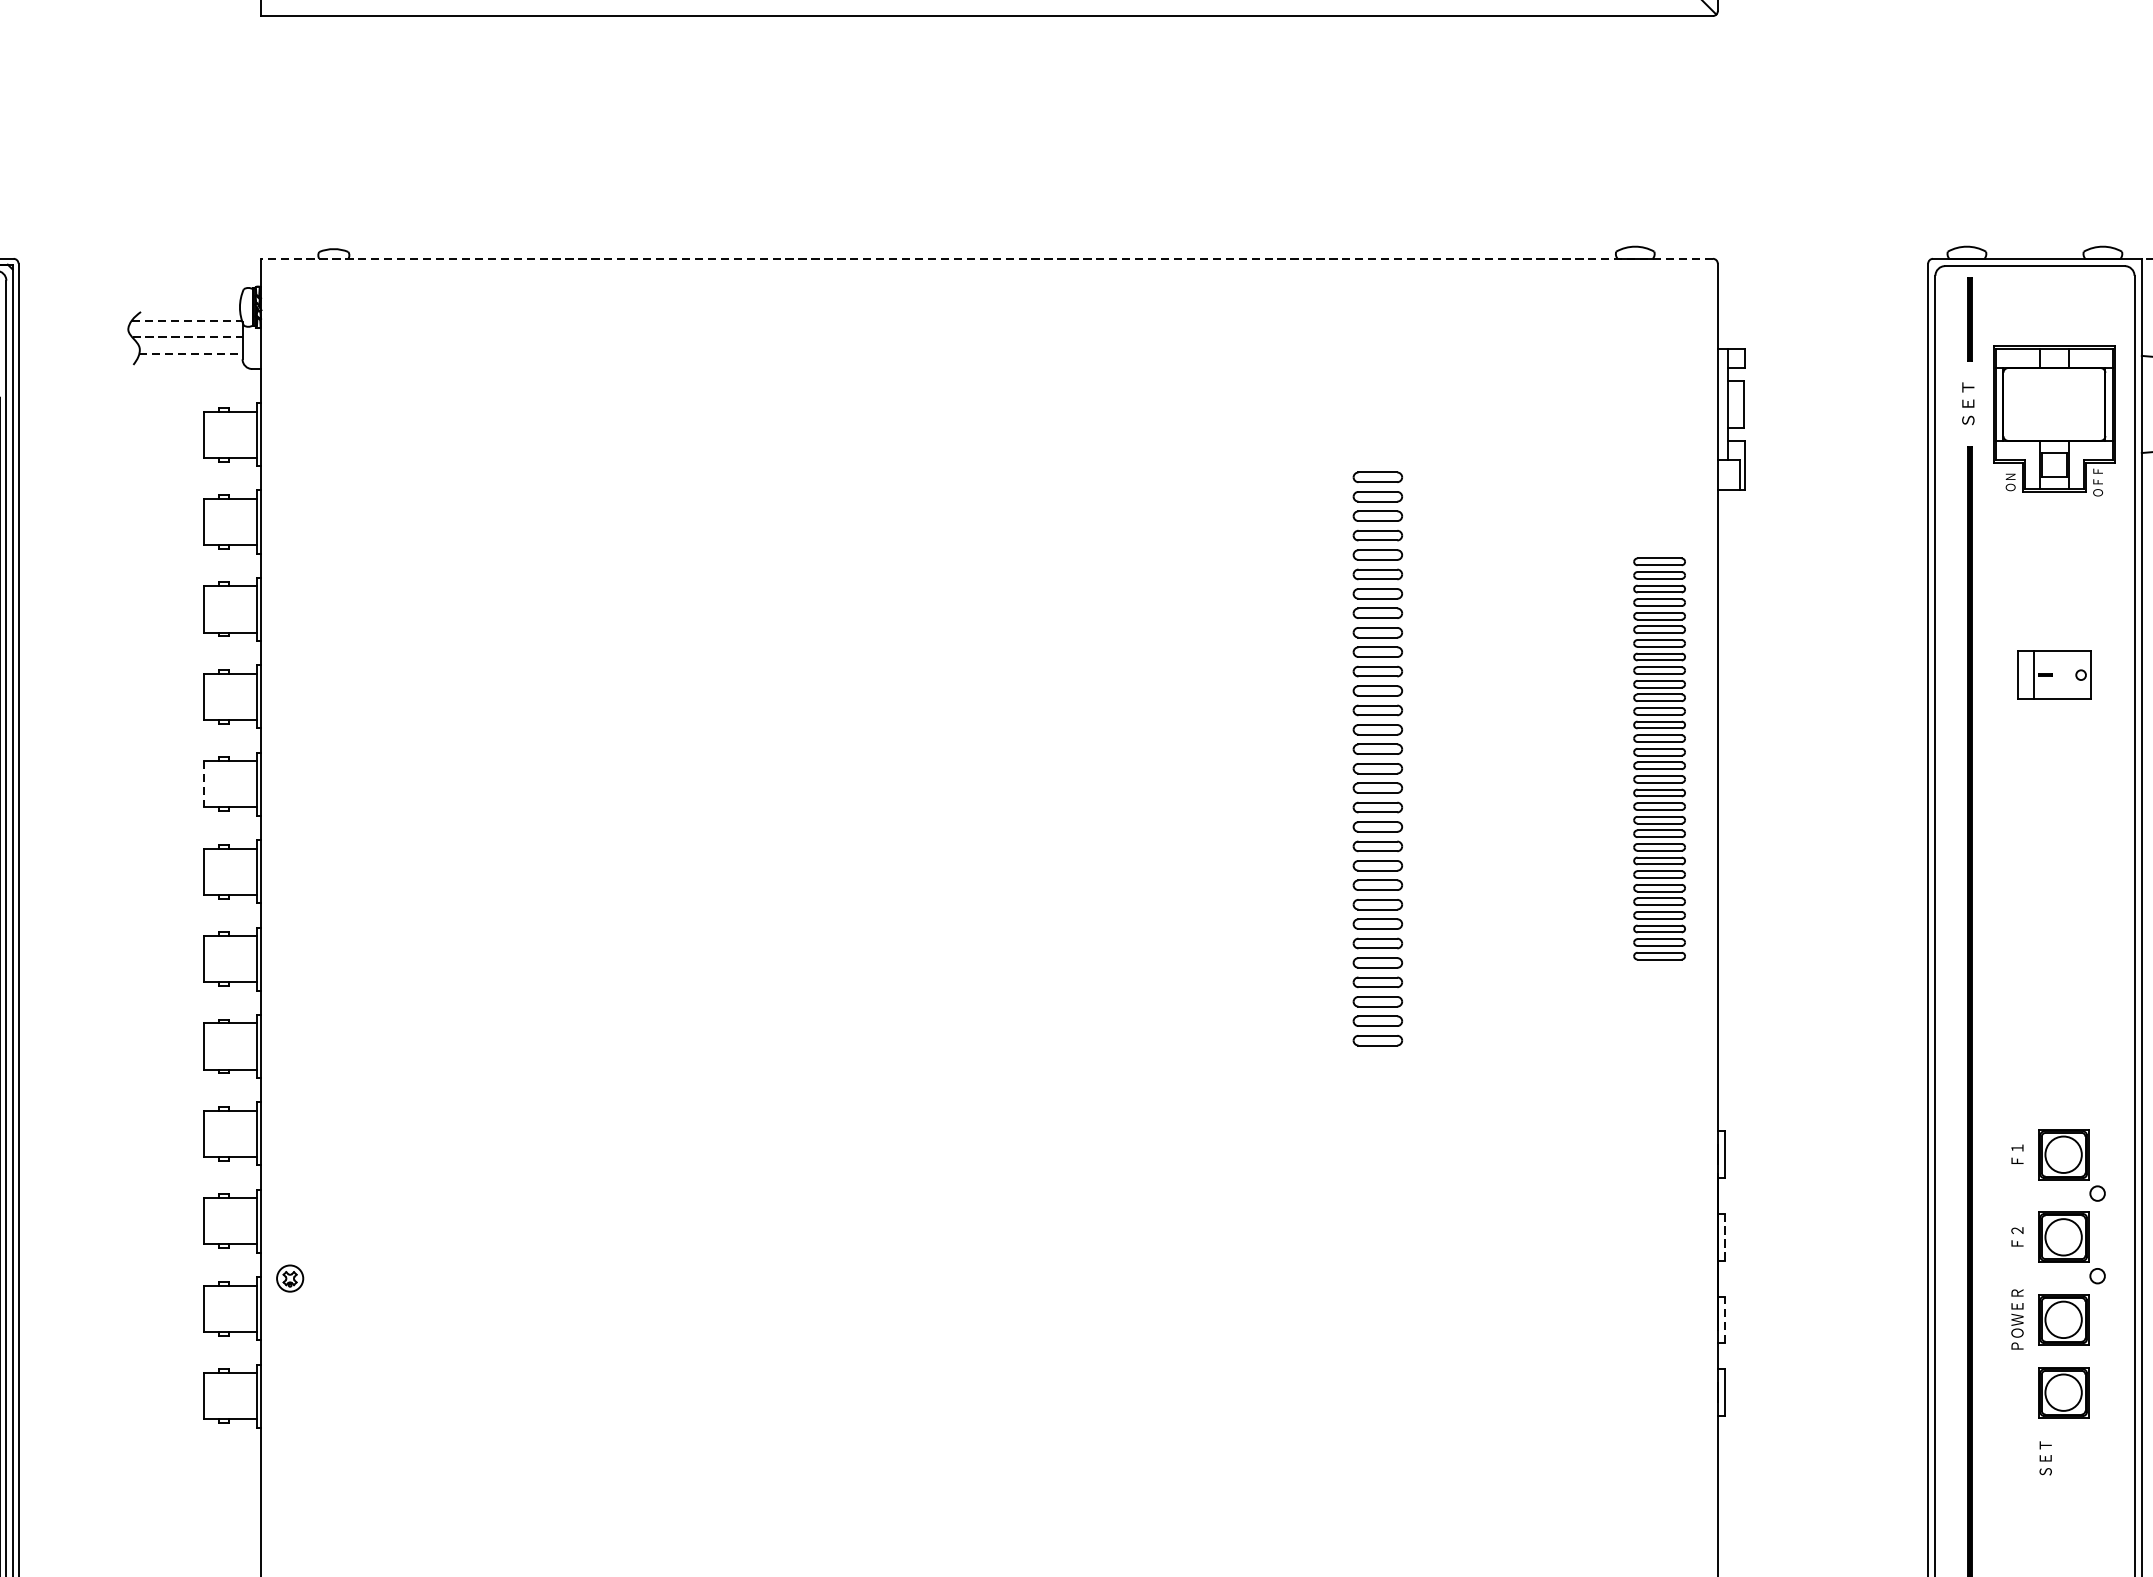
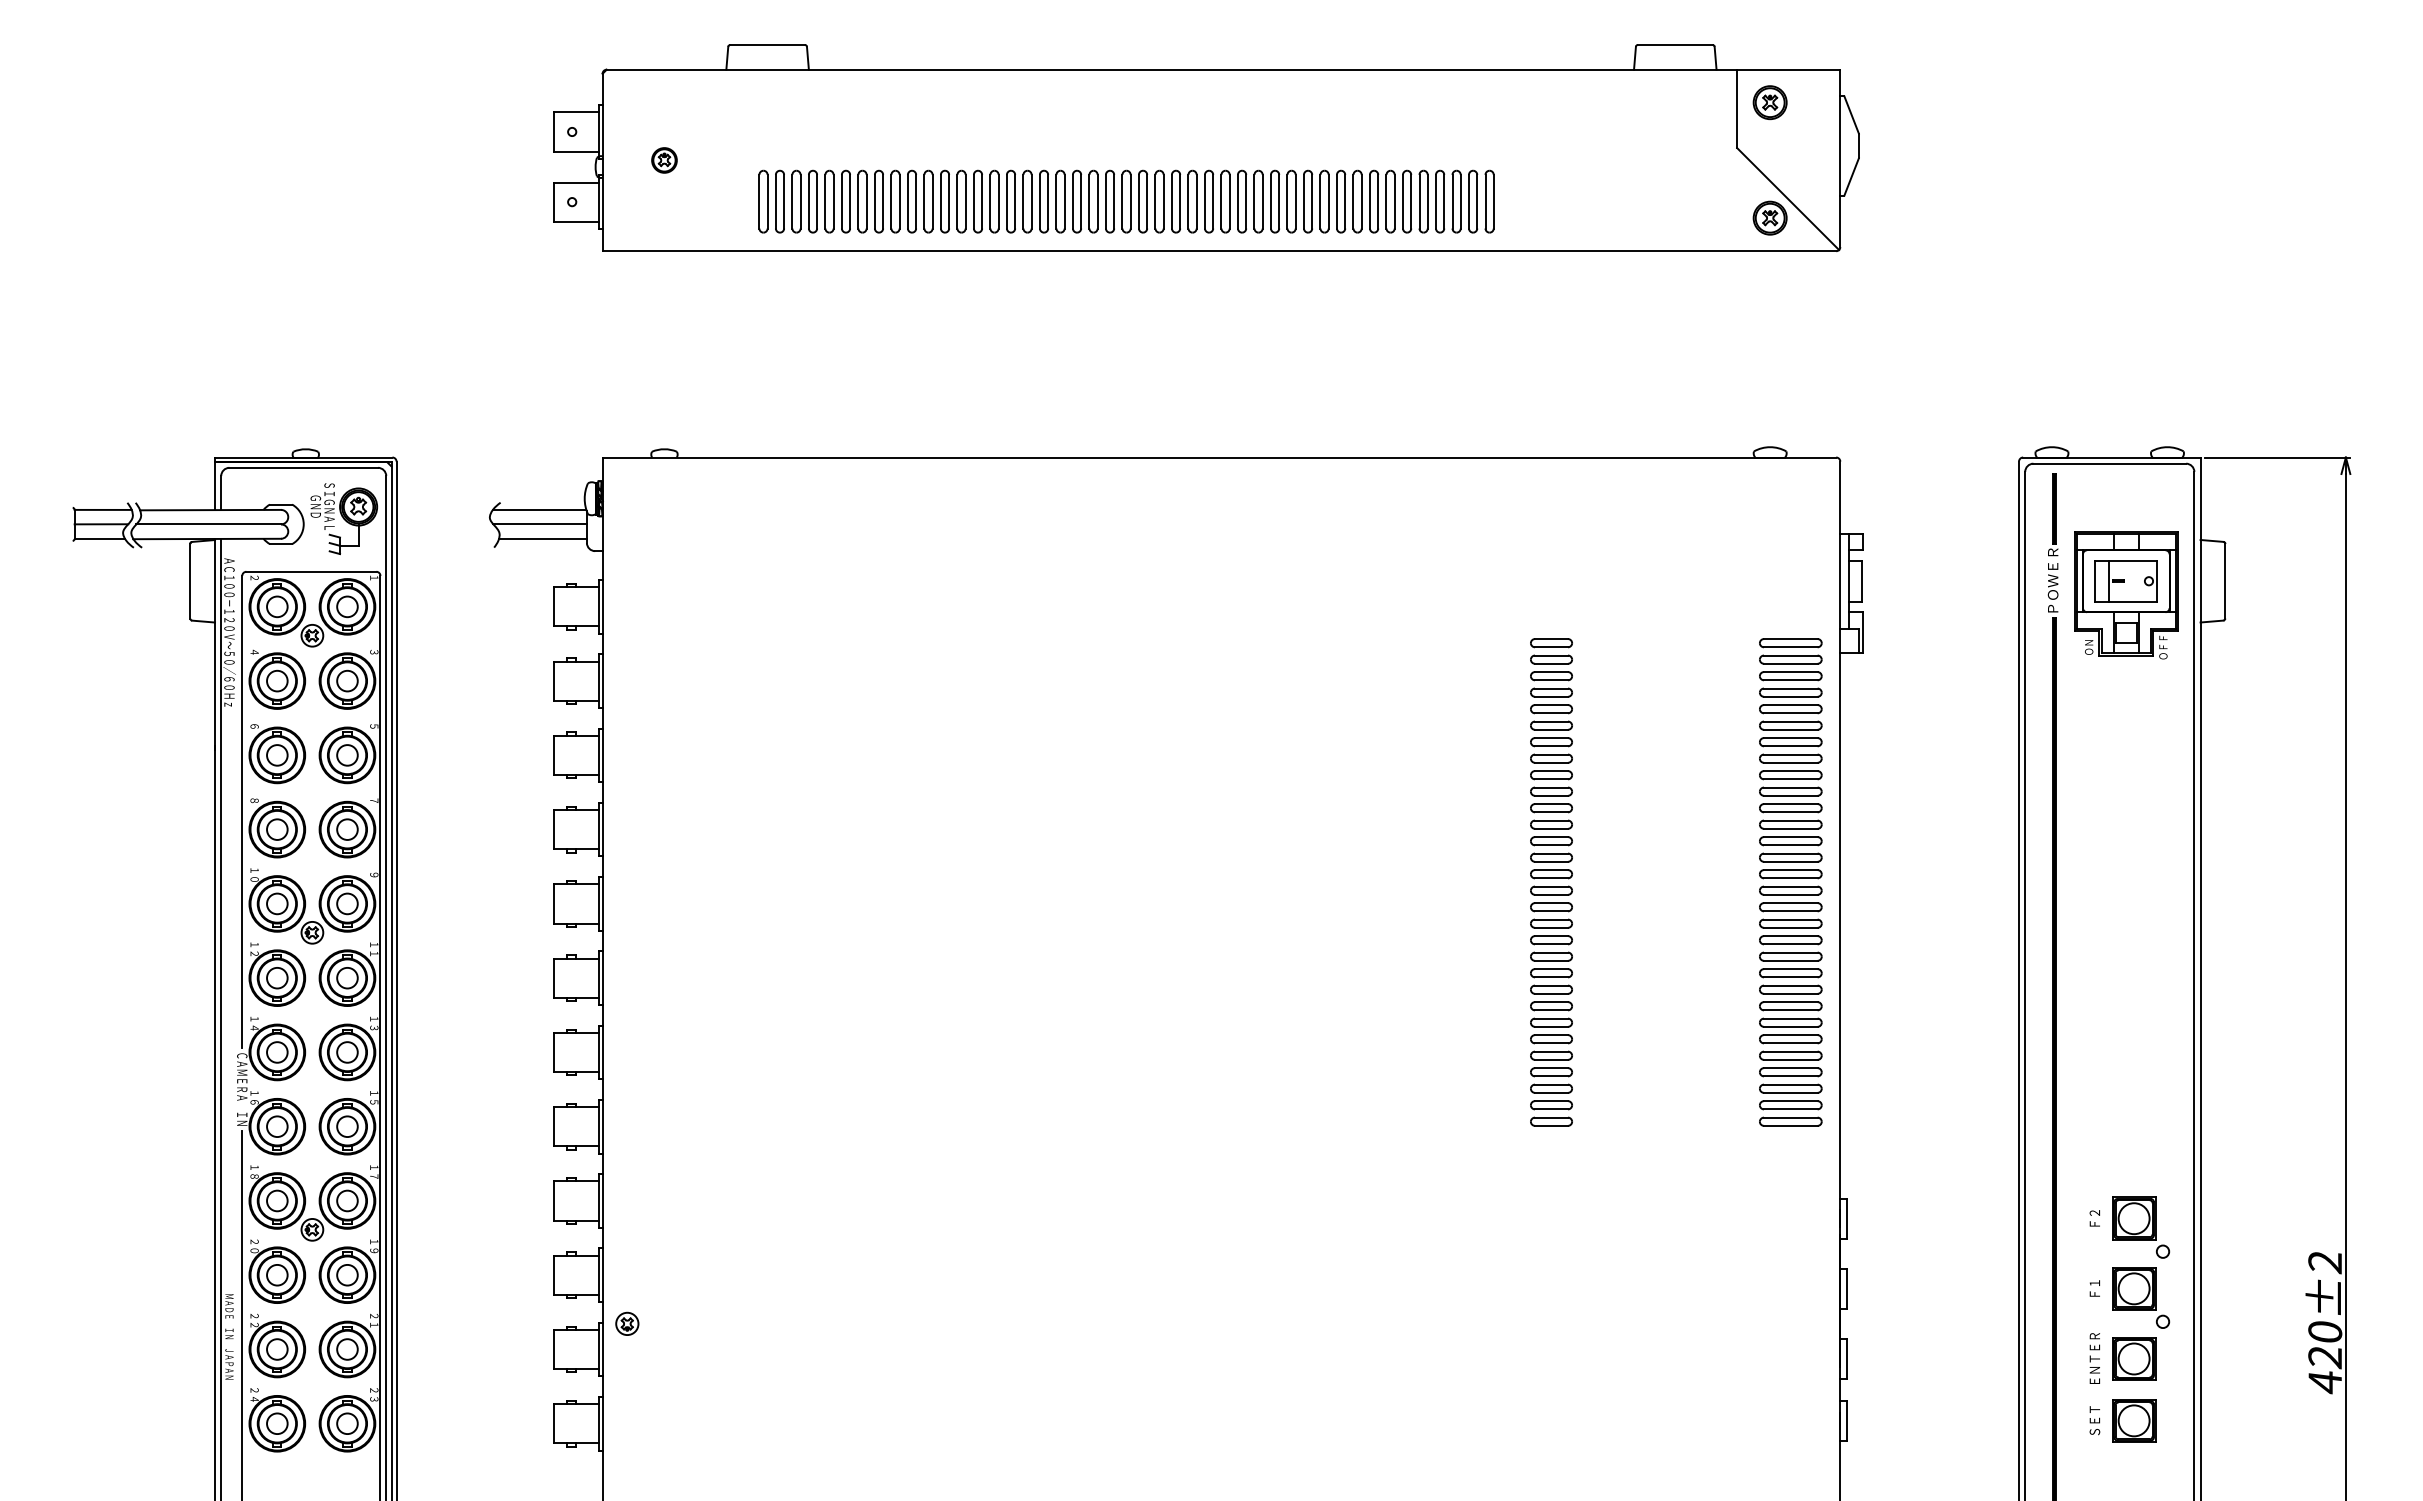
line: (987, 258) -> (1219, 457), dashed -> solid
line: (186, 320) -> (539, 509), dashed -> solid
line: (187, 337) -> (540, 524), dashed -> solid
line: (191, 354) -> (543, 538), dashed -> solid
text: (1968, 403) -> (2053, 580), ＳＥＴ -> ＰＯＷＥＲ
part: (2053, 675) -> (2125, 581), moved
part: (1659, 759) -> (1790, 882), size x1.43
line: (203, 783) -> (553, 903), dashed -> solid
text: (2015, 1147) -> (2093, 1212), Ｆ１ -> Ｆ２
text: (2015, 1229) -> (2093, 1282), Ｆ２ -> Ｆ１
line: (1725, 1236) -> (1846, 1288), dashed -> solid
line: (1725, 1319) -> (1846, 1358), dashed -> solid
text: (2016, 1331) -> (2094, 1368), ＰＯＷＥＲ -> ＥＮＴＥＲ
text: (2045, 1458) -> (2094, 1420), moved

